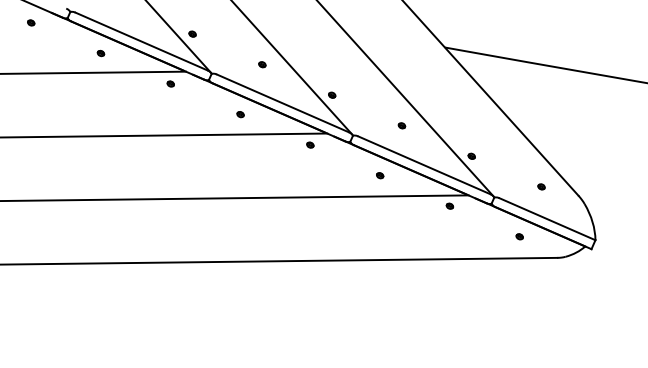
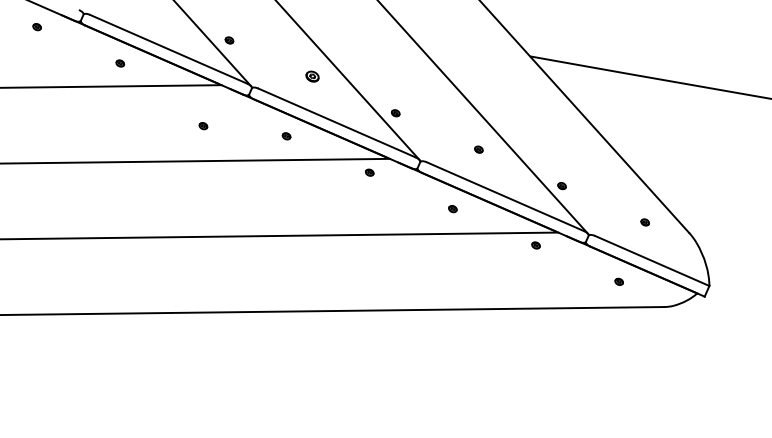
part: (262, 64) -> (312, 76), size x1.6
part: (170, 83) -> (203, 125), moved

